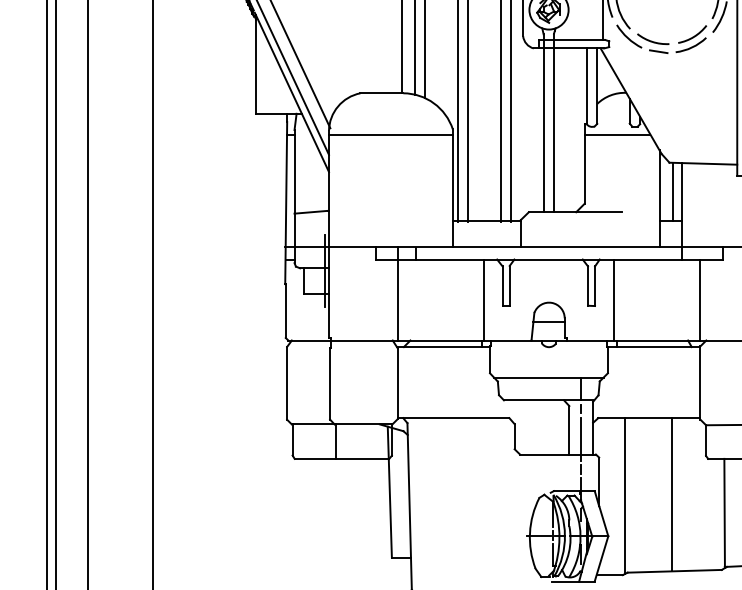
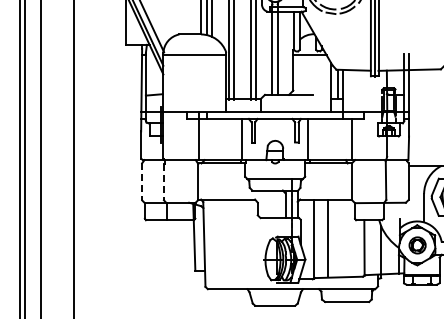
line: (287, 382) -> (142, 181), solid -> dashed
line: (329, 384) -> (163, 182), solid -> dashed
line: (671, 494) -> (327, 238), moved

